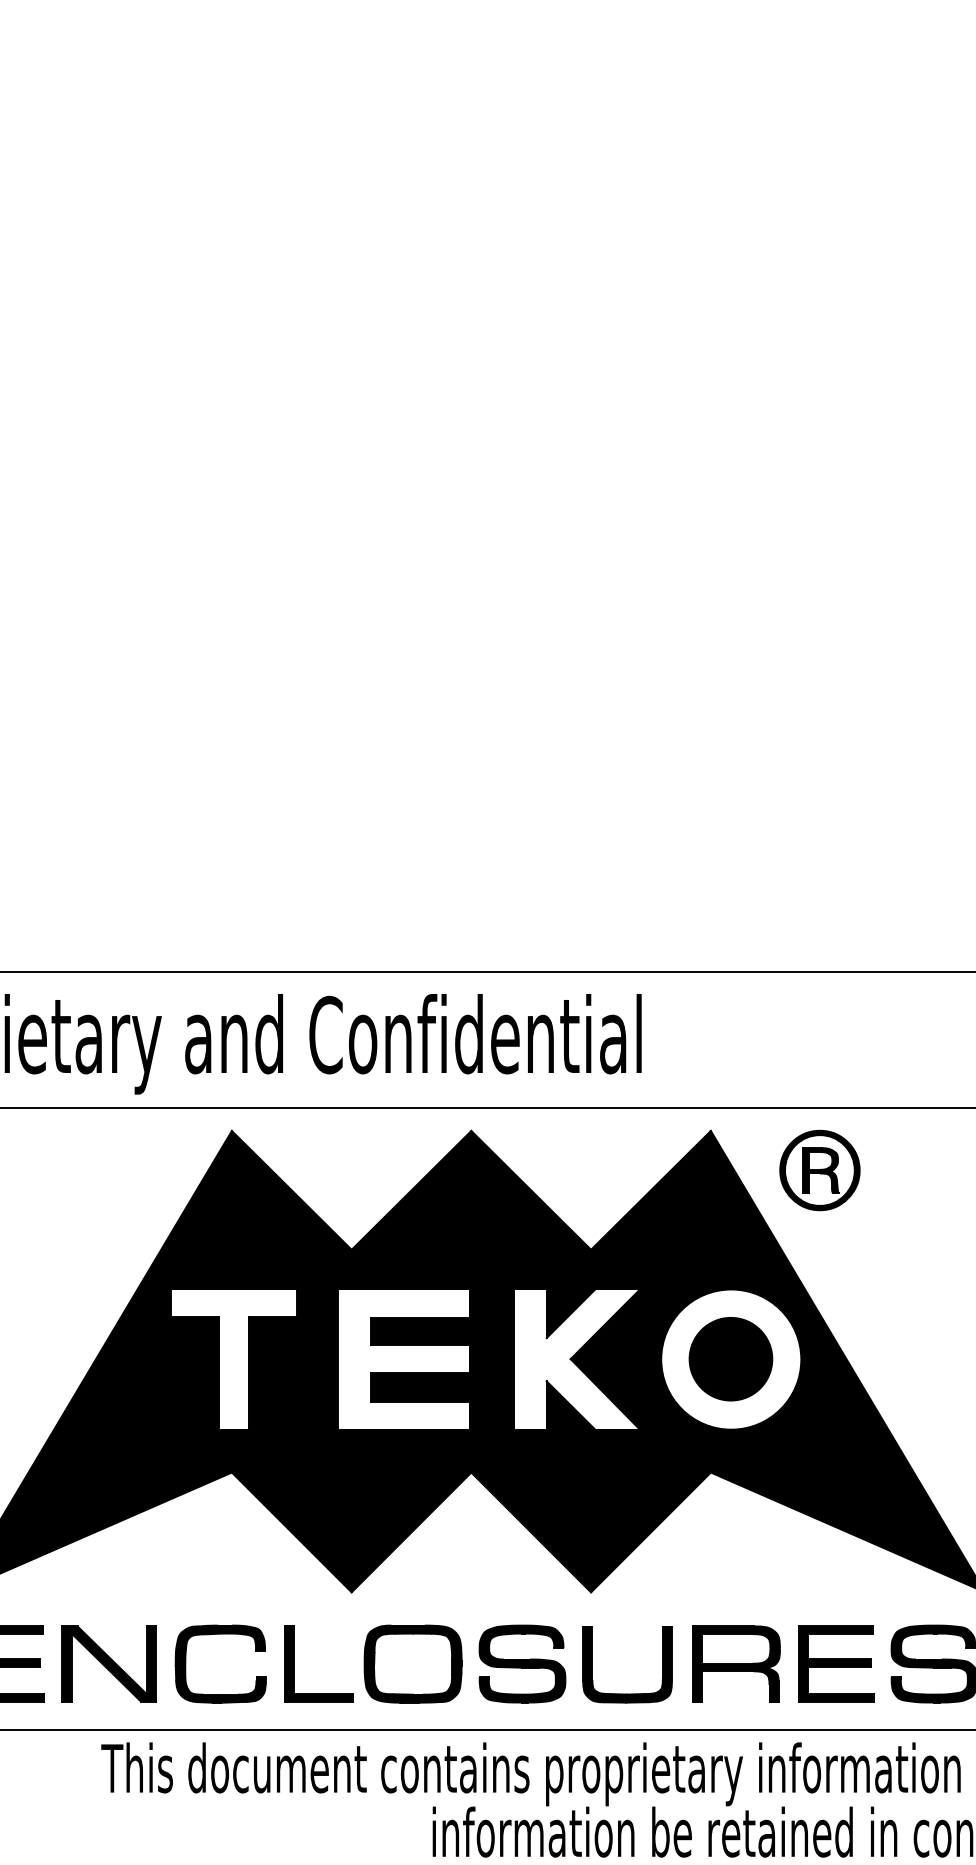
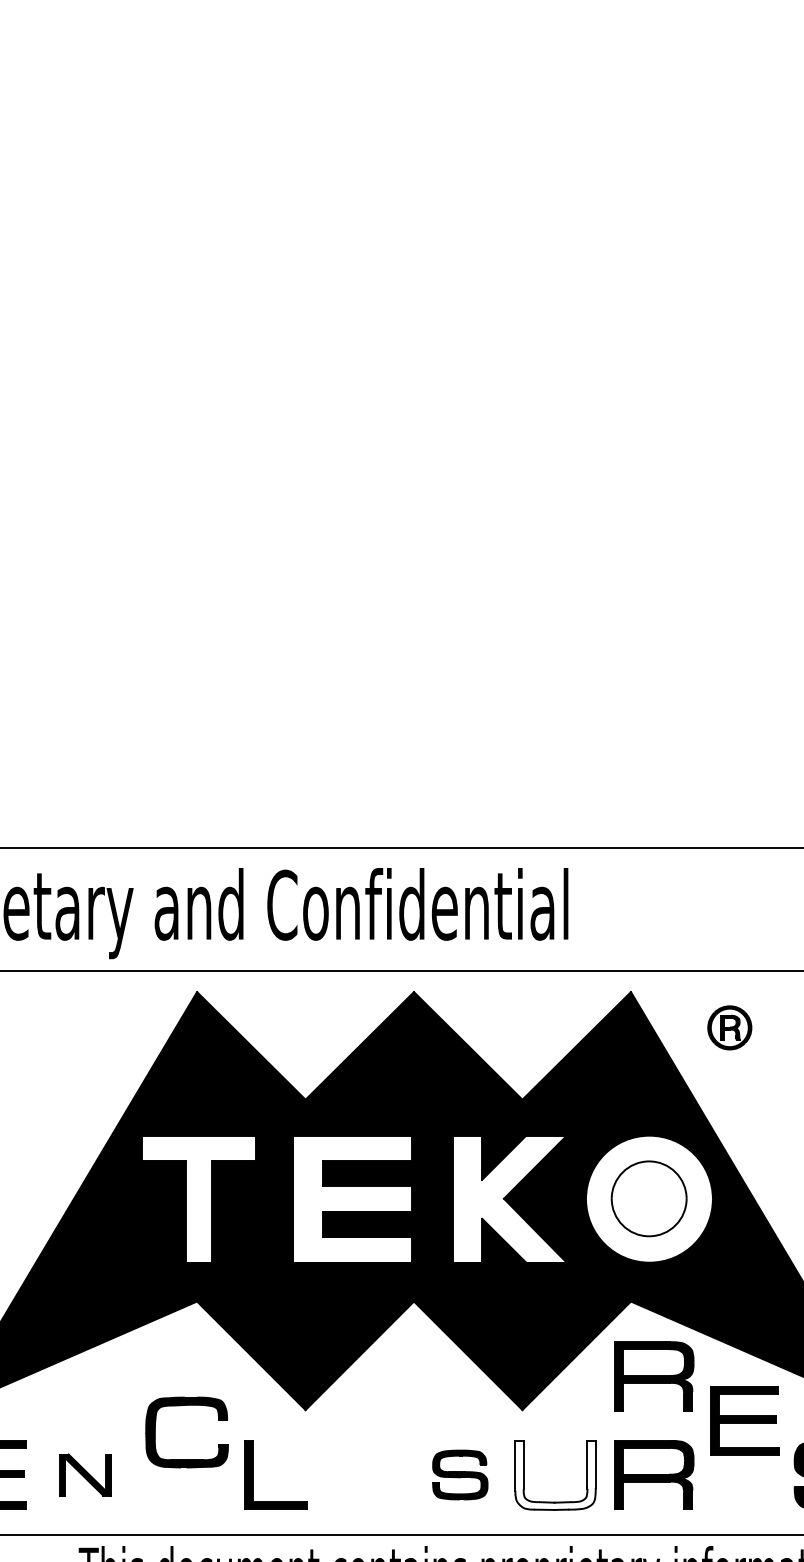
part: (819, 1170) -> (729, 1027), size x0.6
fill: (730, 1358) -> (648, 1198), removed
part: (736, 1554) -> (654, 1375), added
part: (220, 1634) -> (186, 1405), moved
part: (108, 1663) -> (85, 1474), size x0.6
part: (412, 1663) -> (360, 1474), removed
part: (522, 1663) -> (460, 1474), size x0.7
part: (836, 1663) -> (744, 1420), moved
fill: (627, 1664) -> (555, 1475), removed

